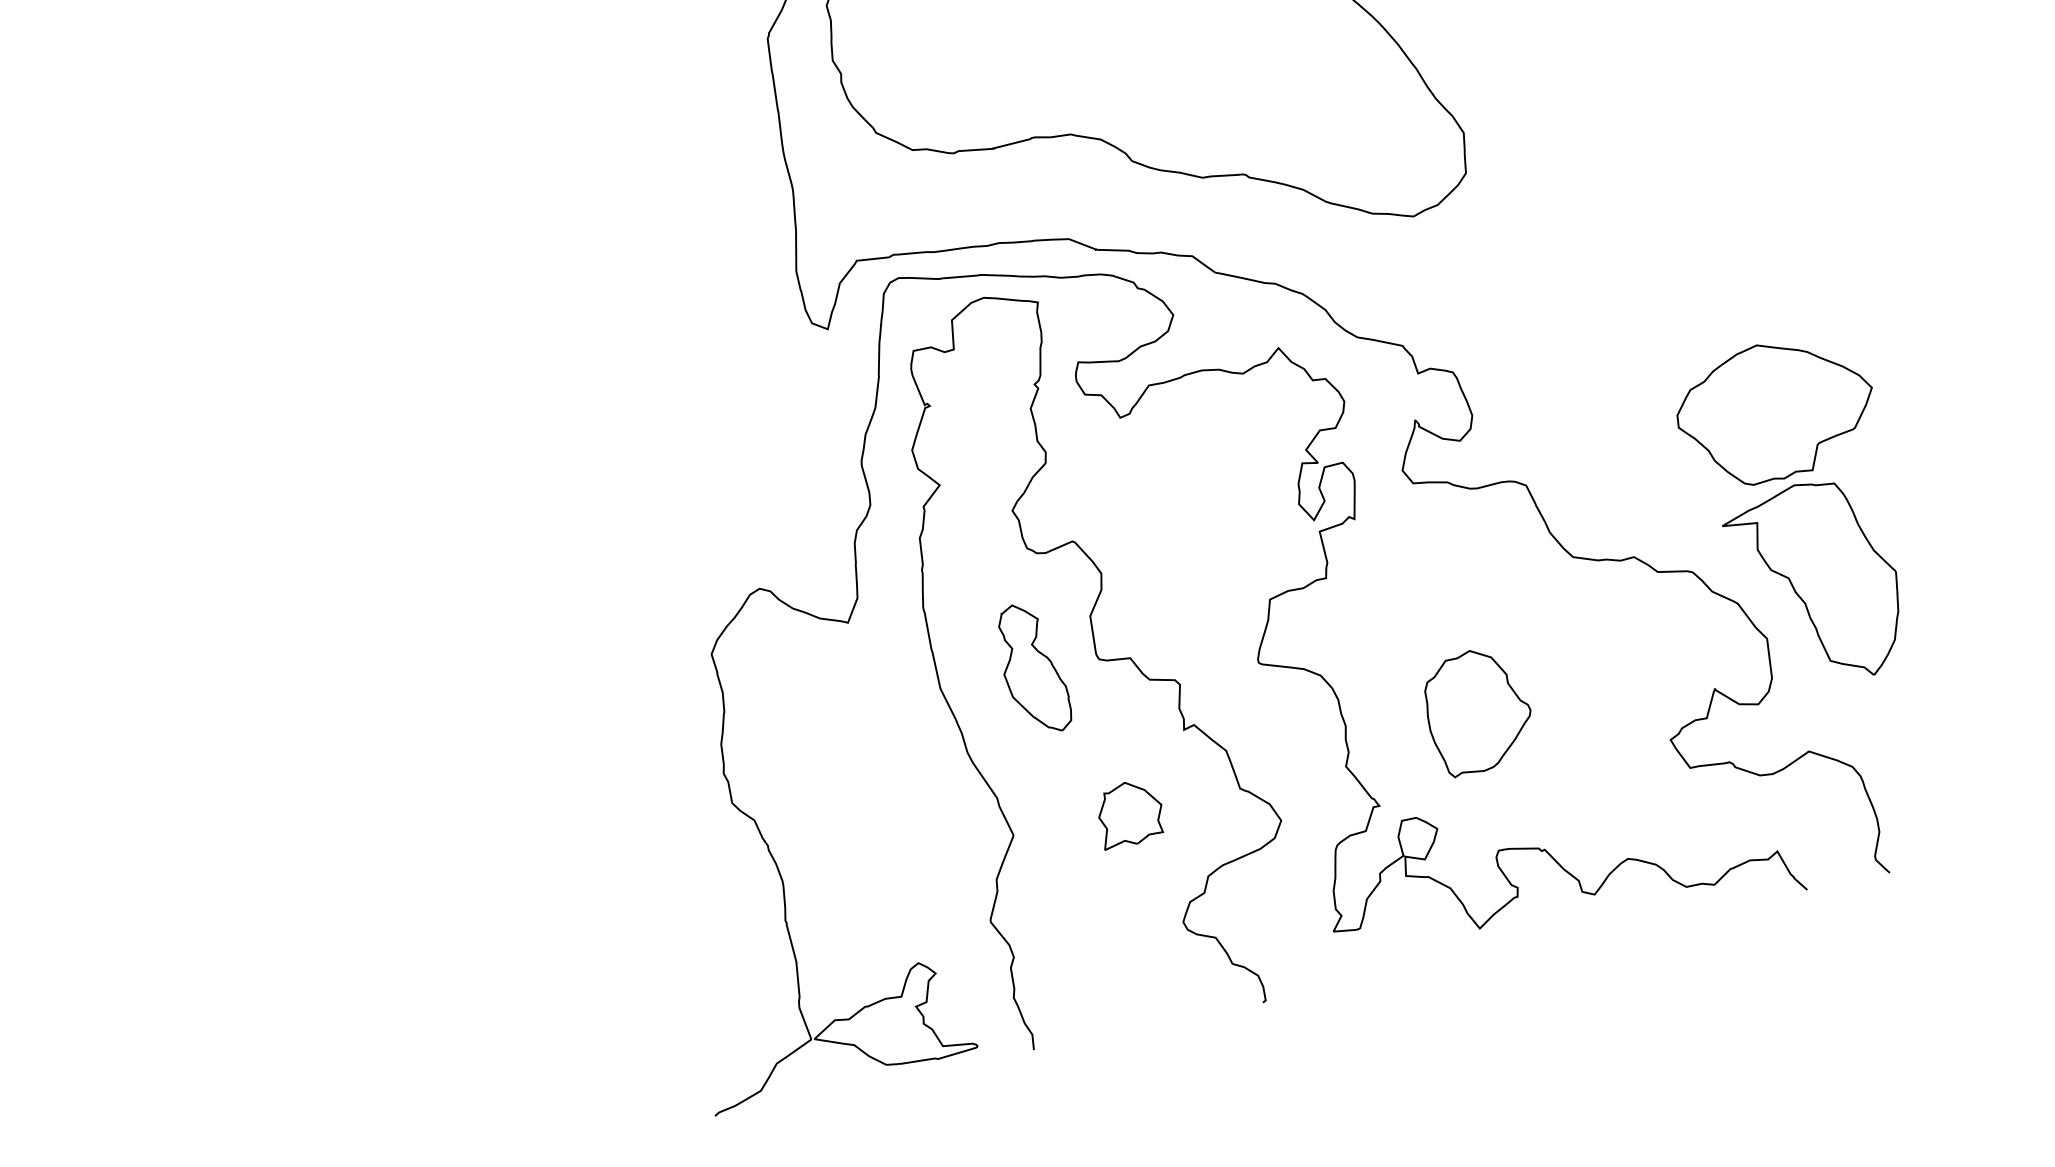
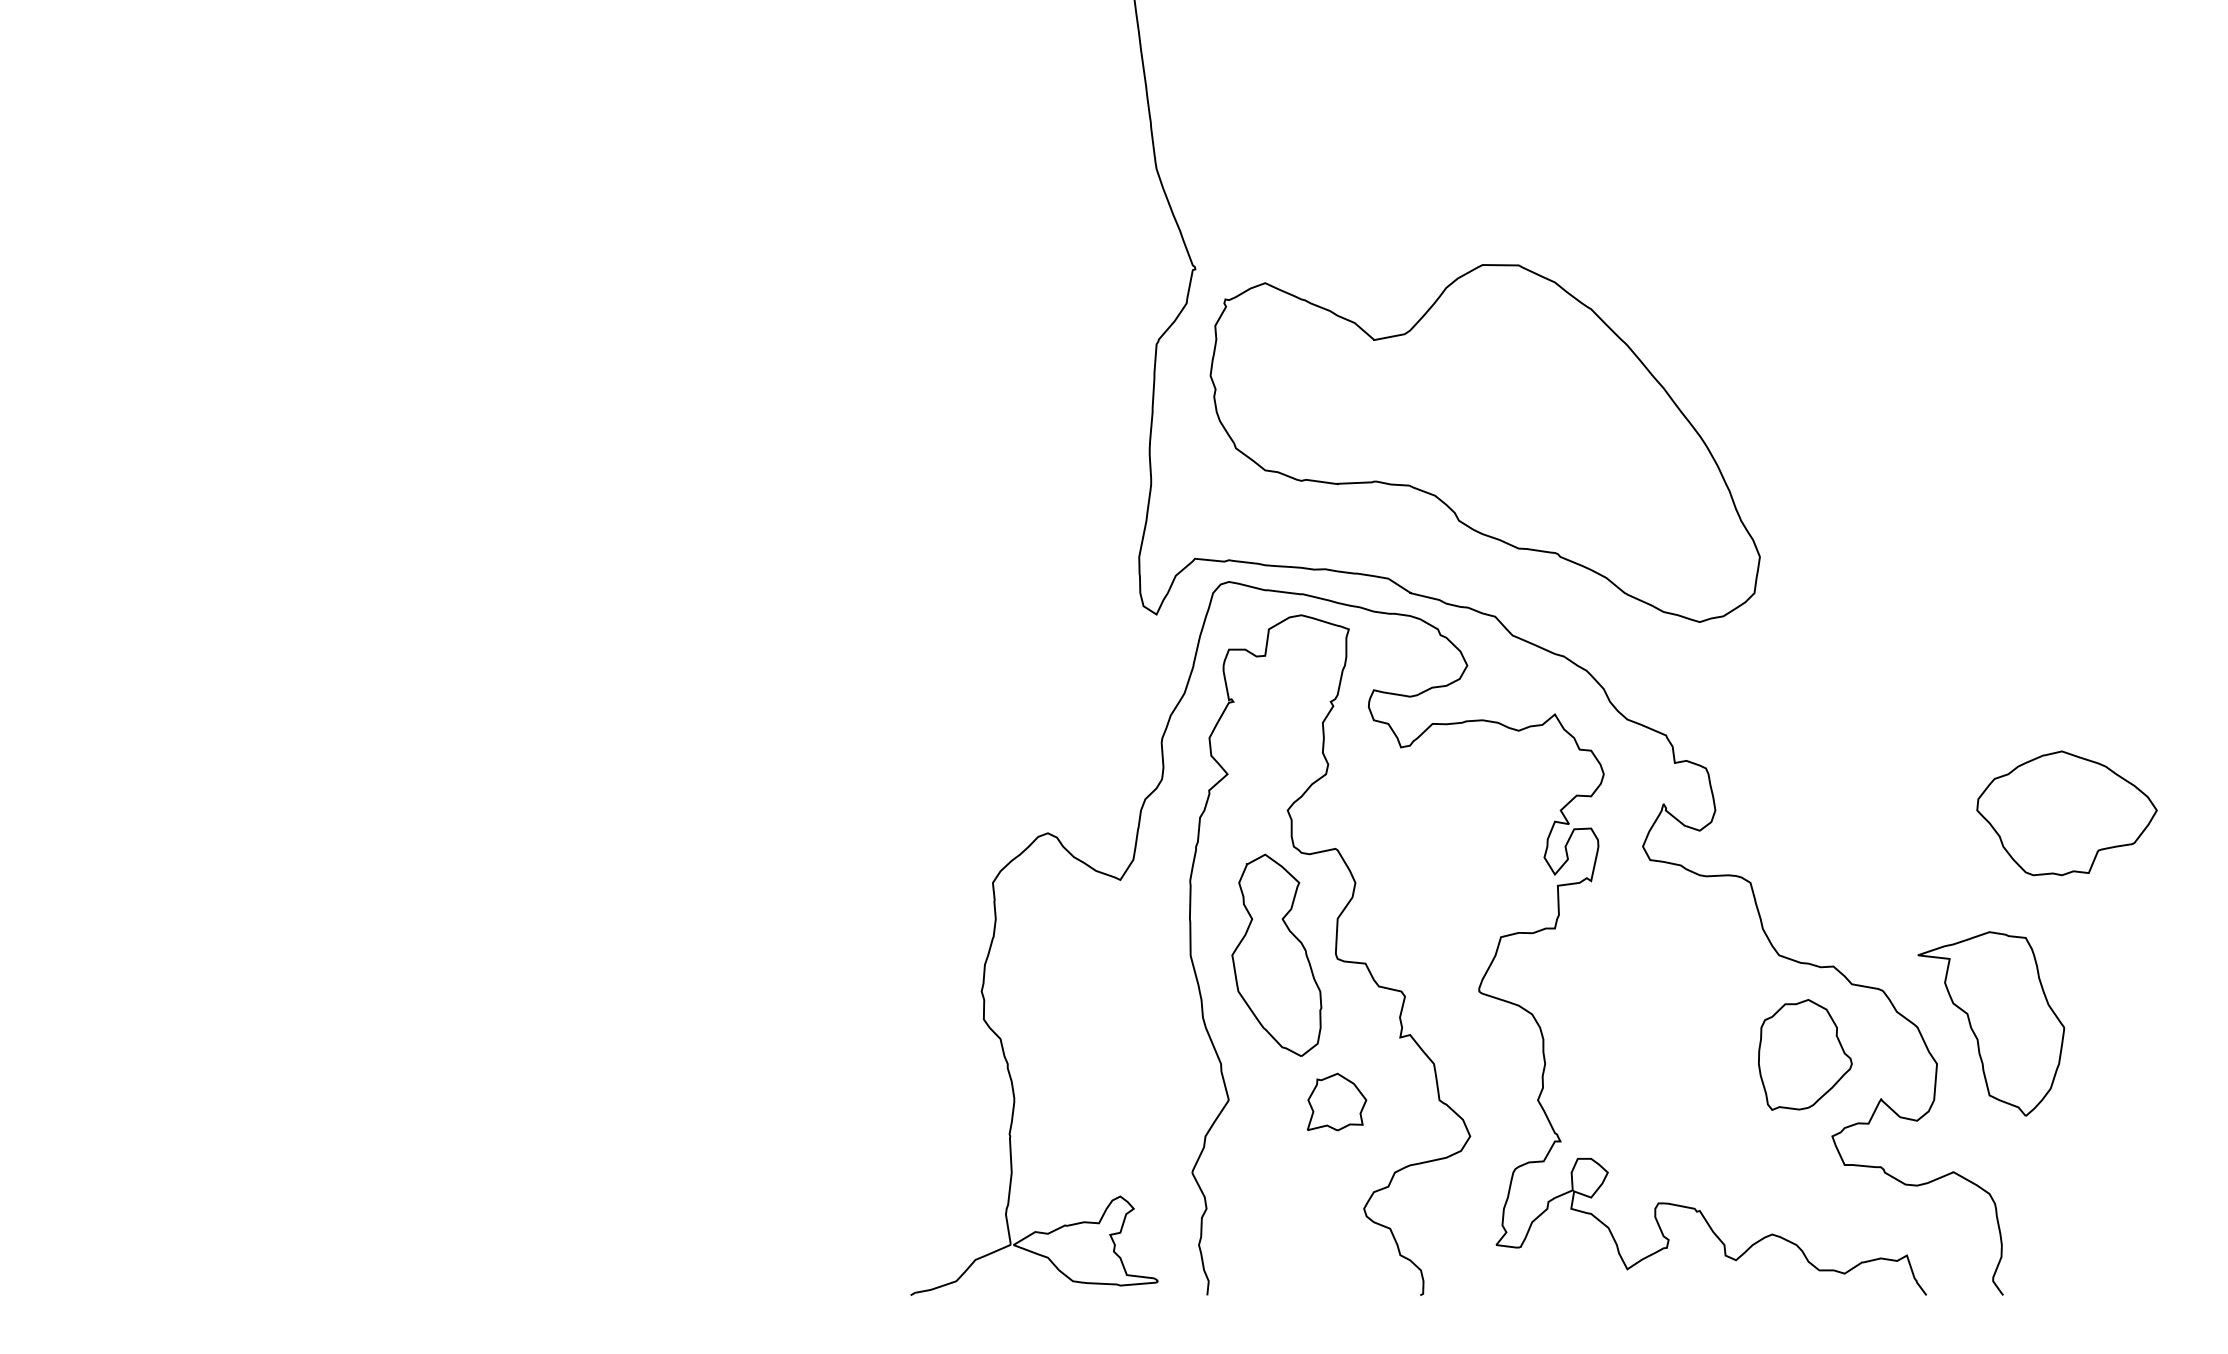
part: (1775, 411) -> (2066, 813), moved
part: (1032, 668) -> (1276, 954), size x1.67
part: (1478, 710) -> (1805, 1054), moved

